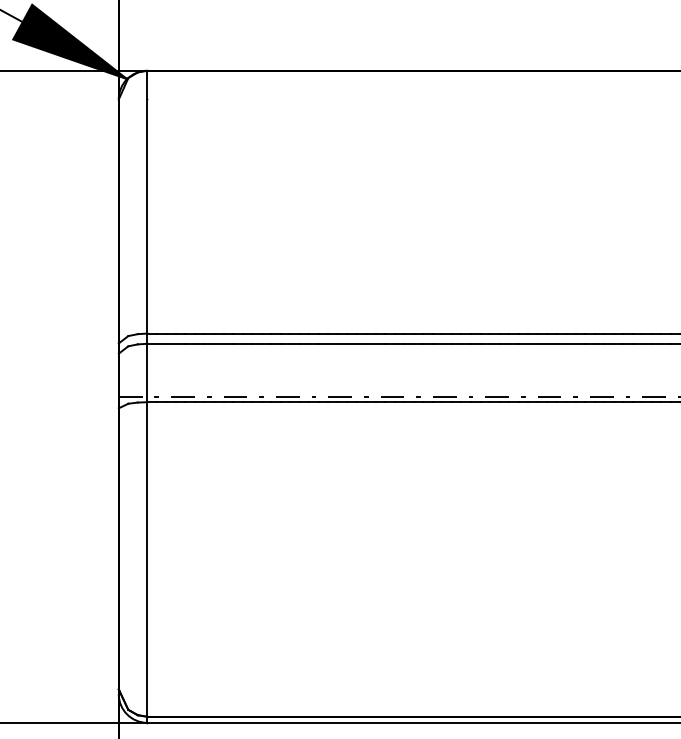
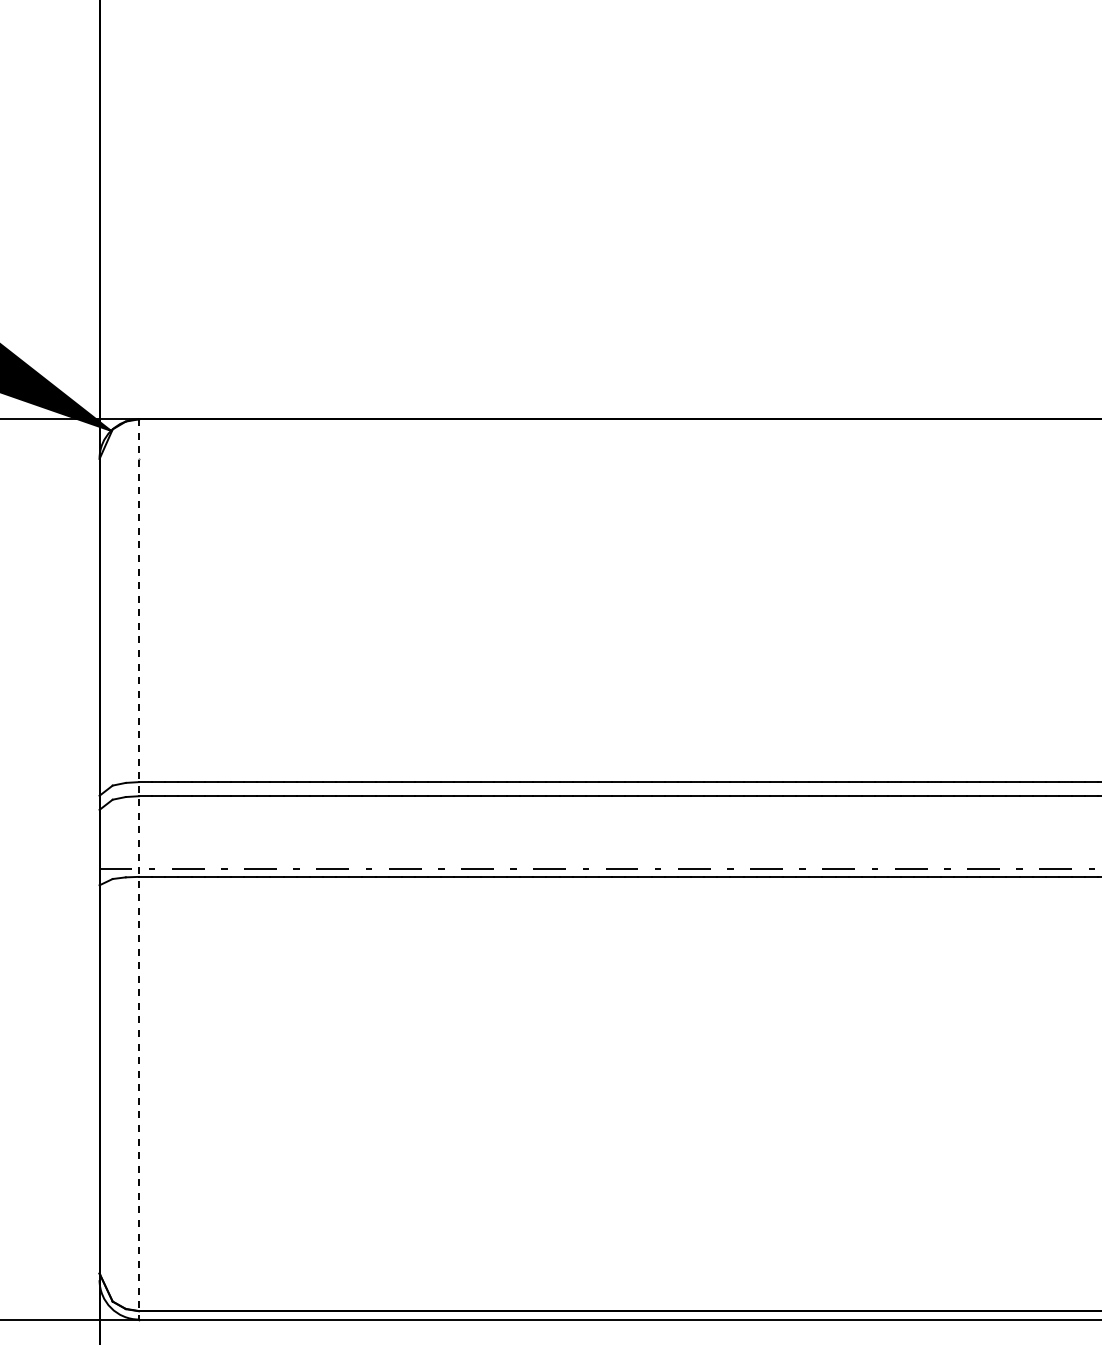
line: (146, 396) -> (138, 869), solid -> dashed

